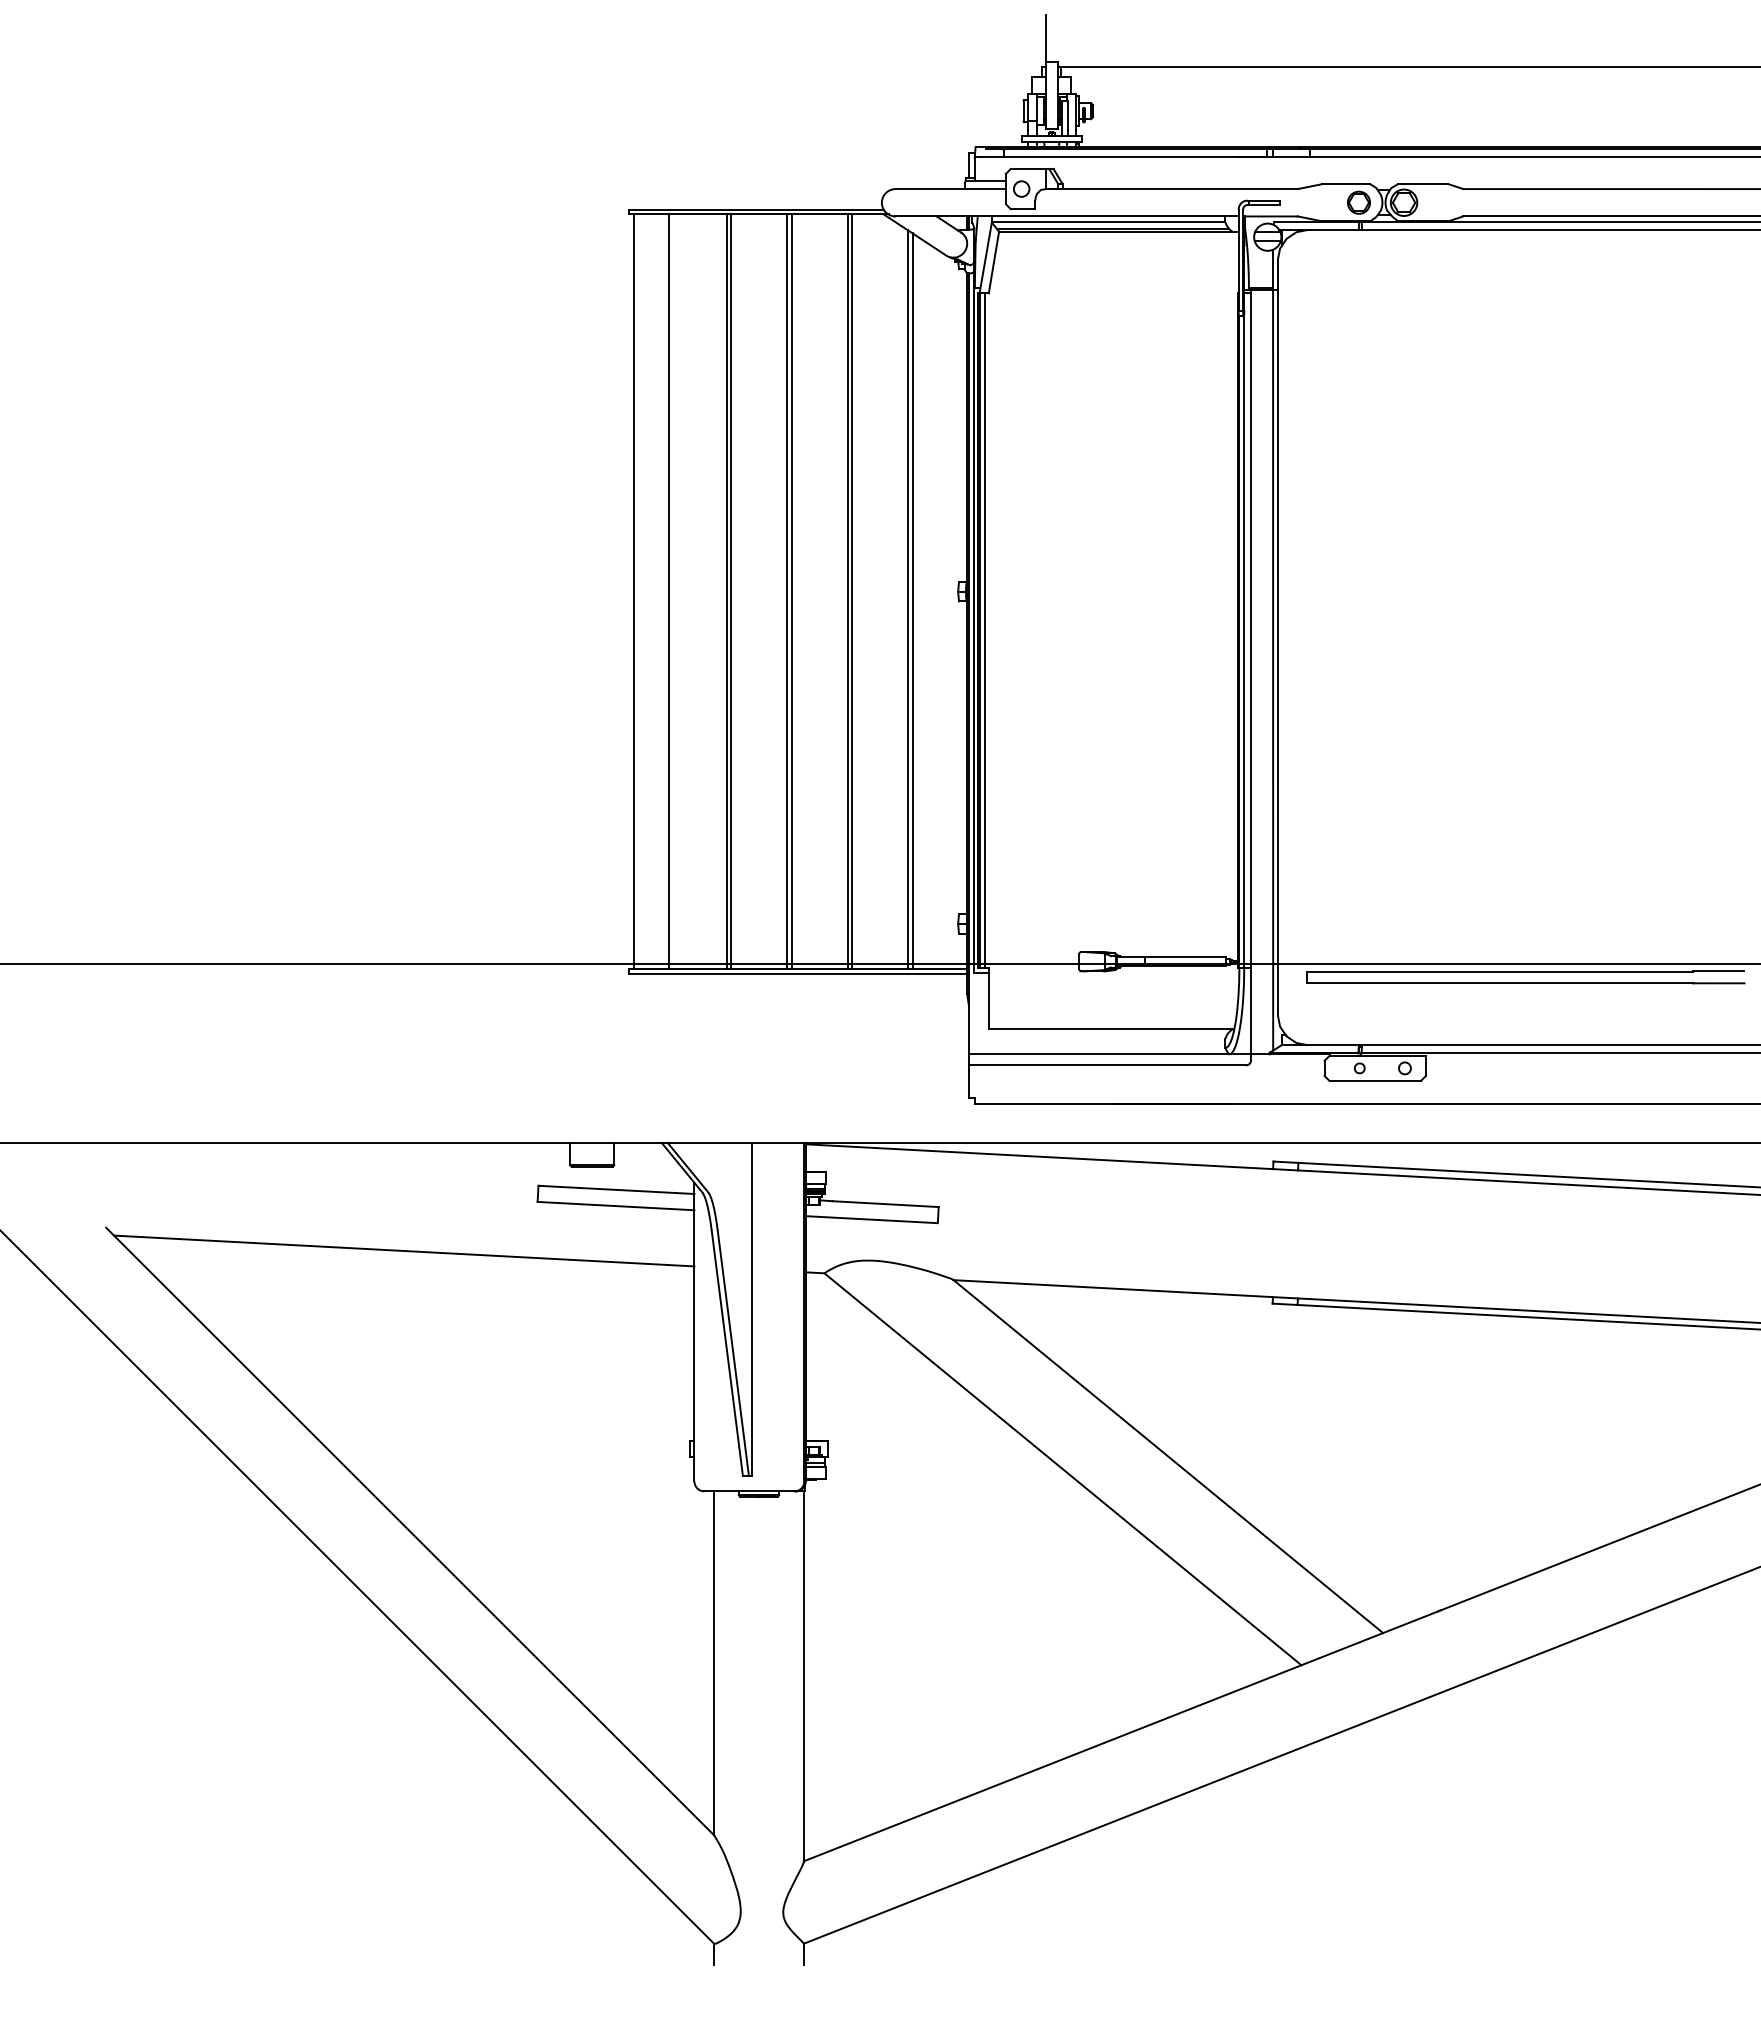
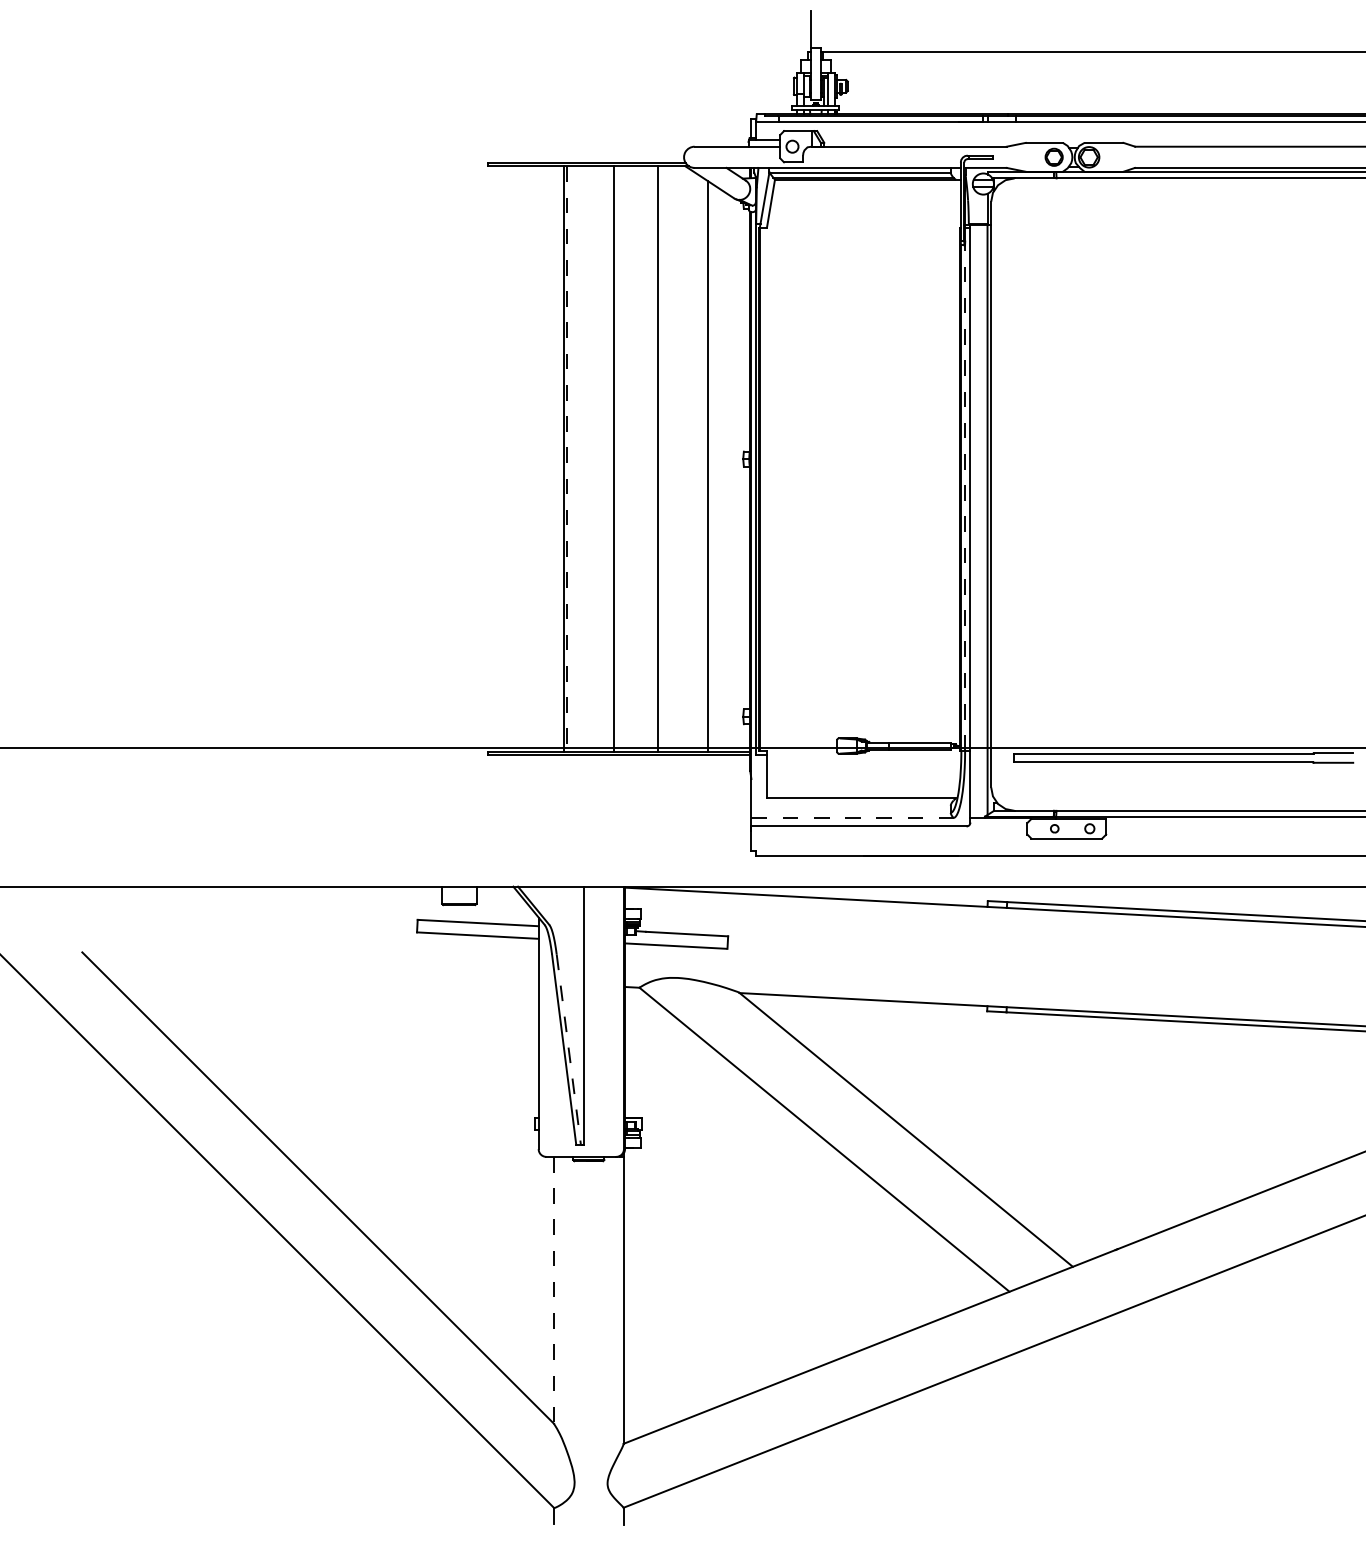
line: (634, 591) -> (492, 458), removed
line: (668, 591) -> (518, 458), removed
line: (787, 591) -> (610, 458), removed
line: (852, 591) -> (661, 458), removed
line: (731, 592) -> (567, 459), solid -> dashed
line: (908, 599) -> (704, 465), removed
line: (984, 630) -> (763, 489), removed
line: (1244, 641) -> (965, 497), solid -> dashed
line: (1110, 1054) -> (861, 818), solid -> dashed
line: (403, 1250) -> (312, 970), removed
line: (733, 1353) -> (568, 1049), solid -> dashed
line: (714, 1663) -> (554, 1290), solid -> dashed

